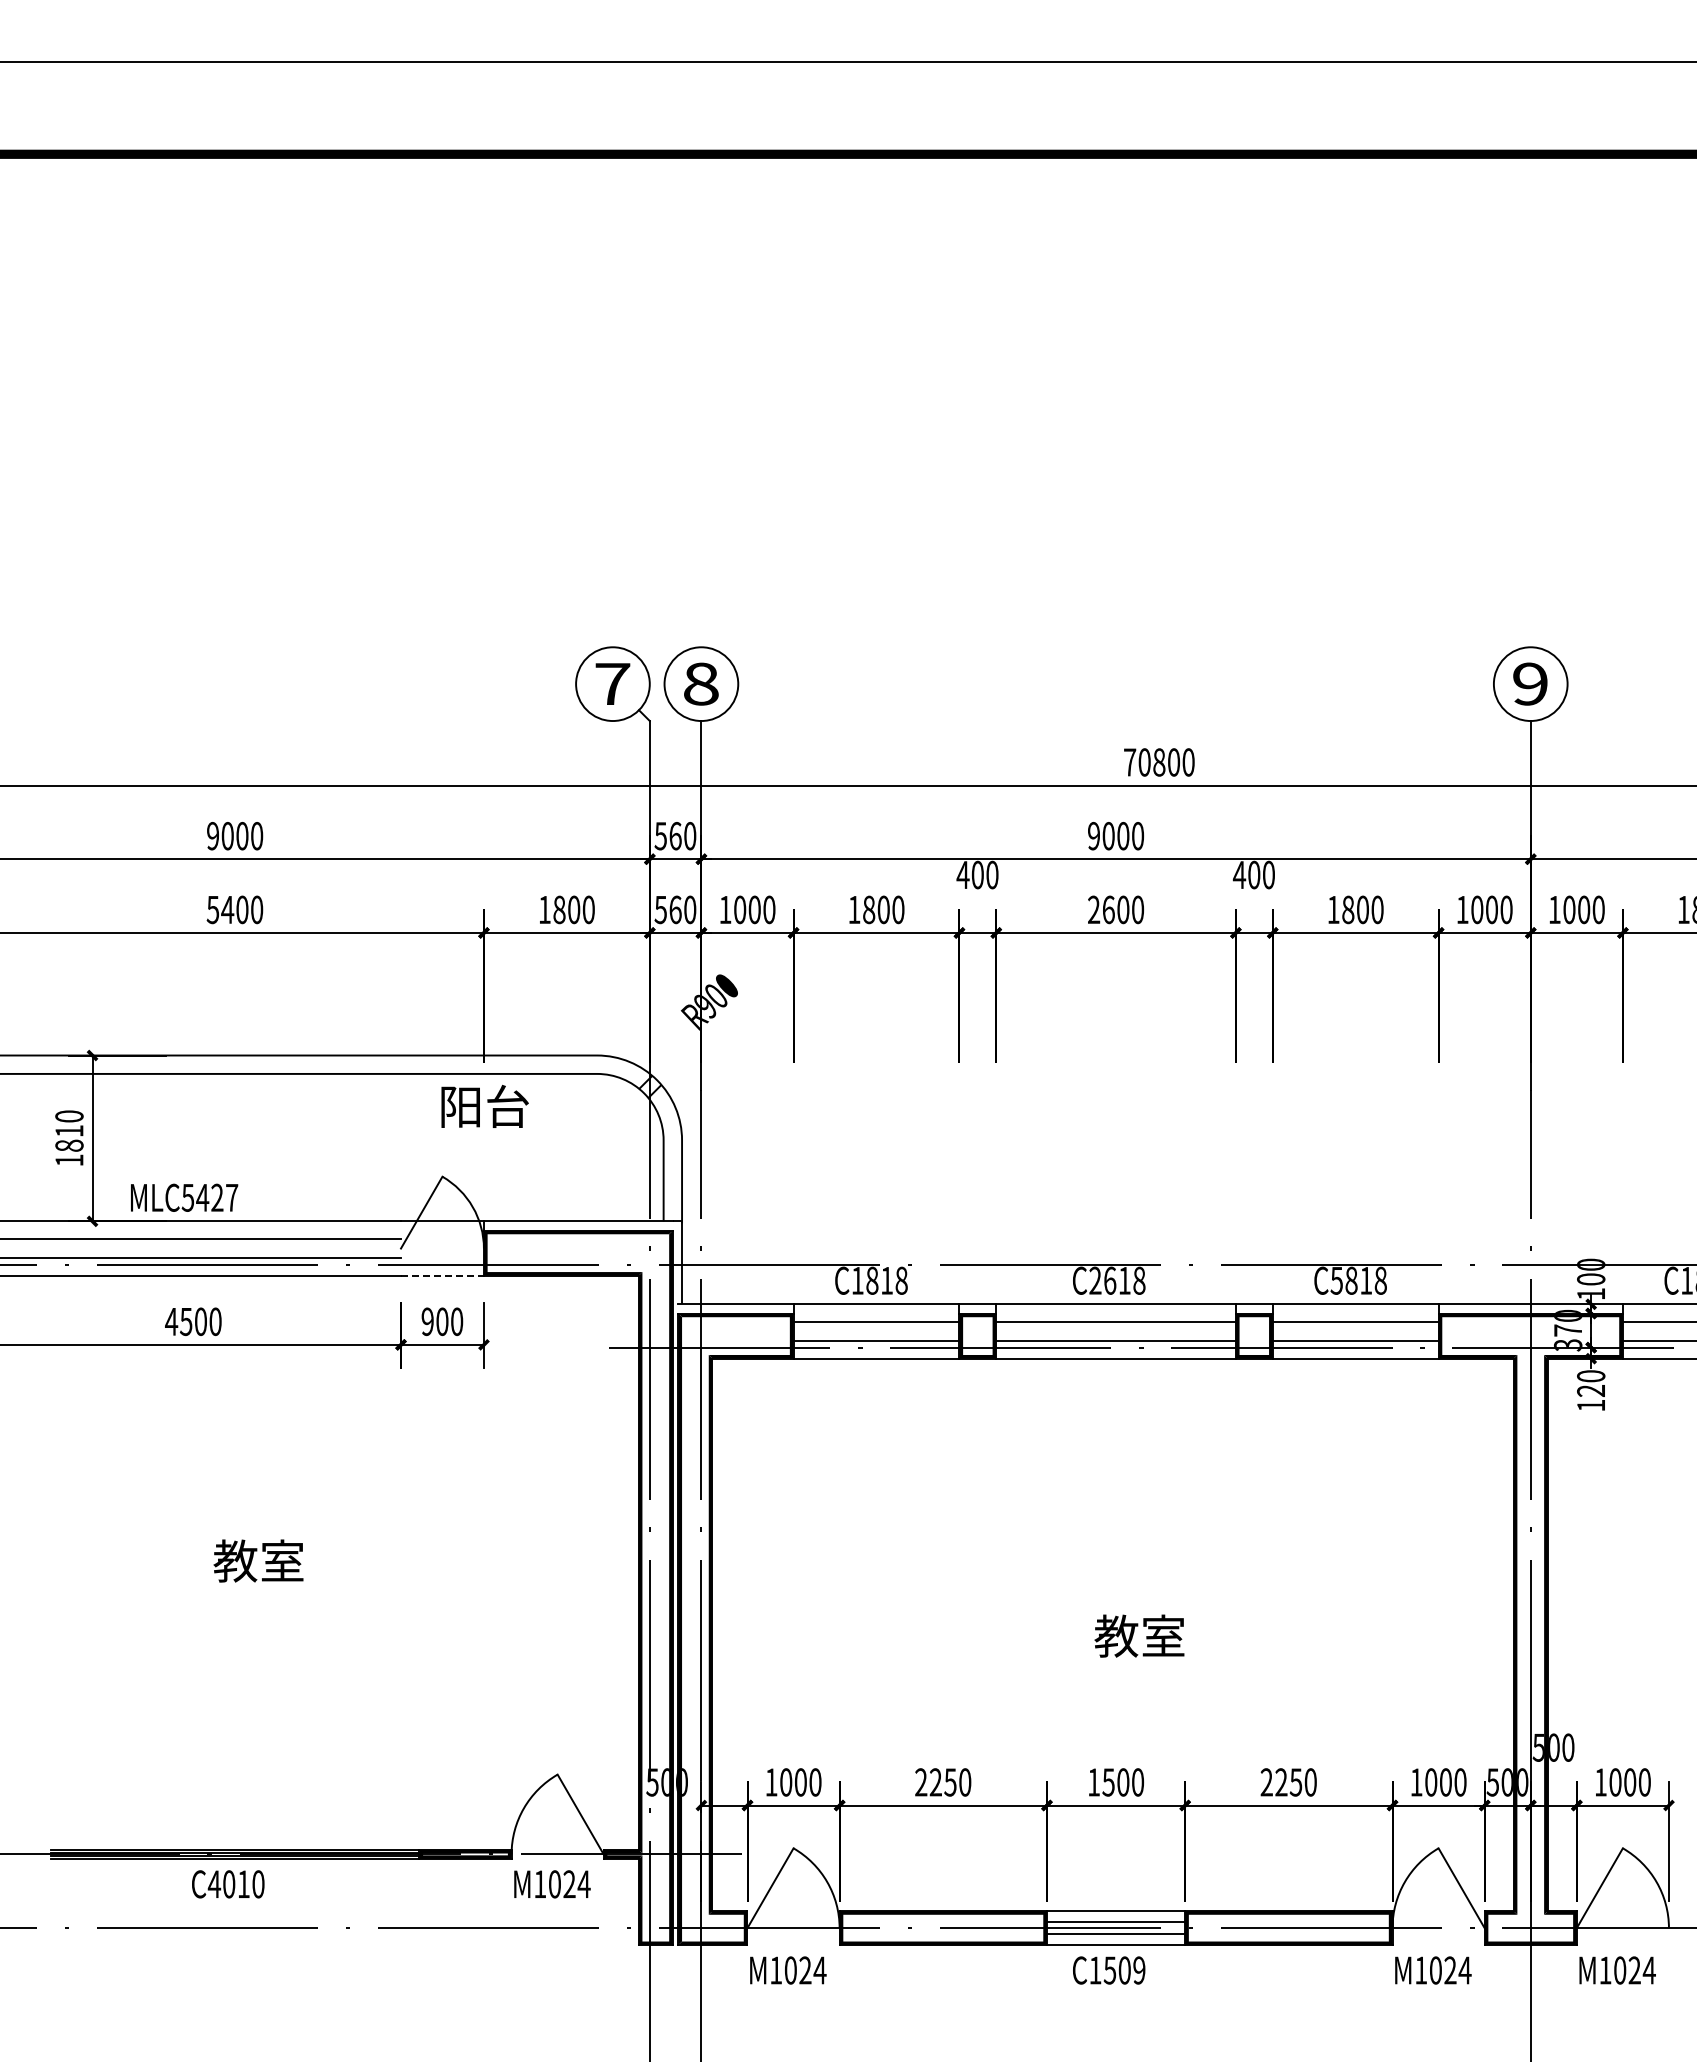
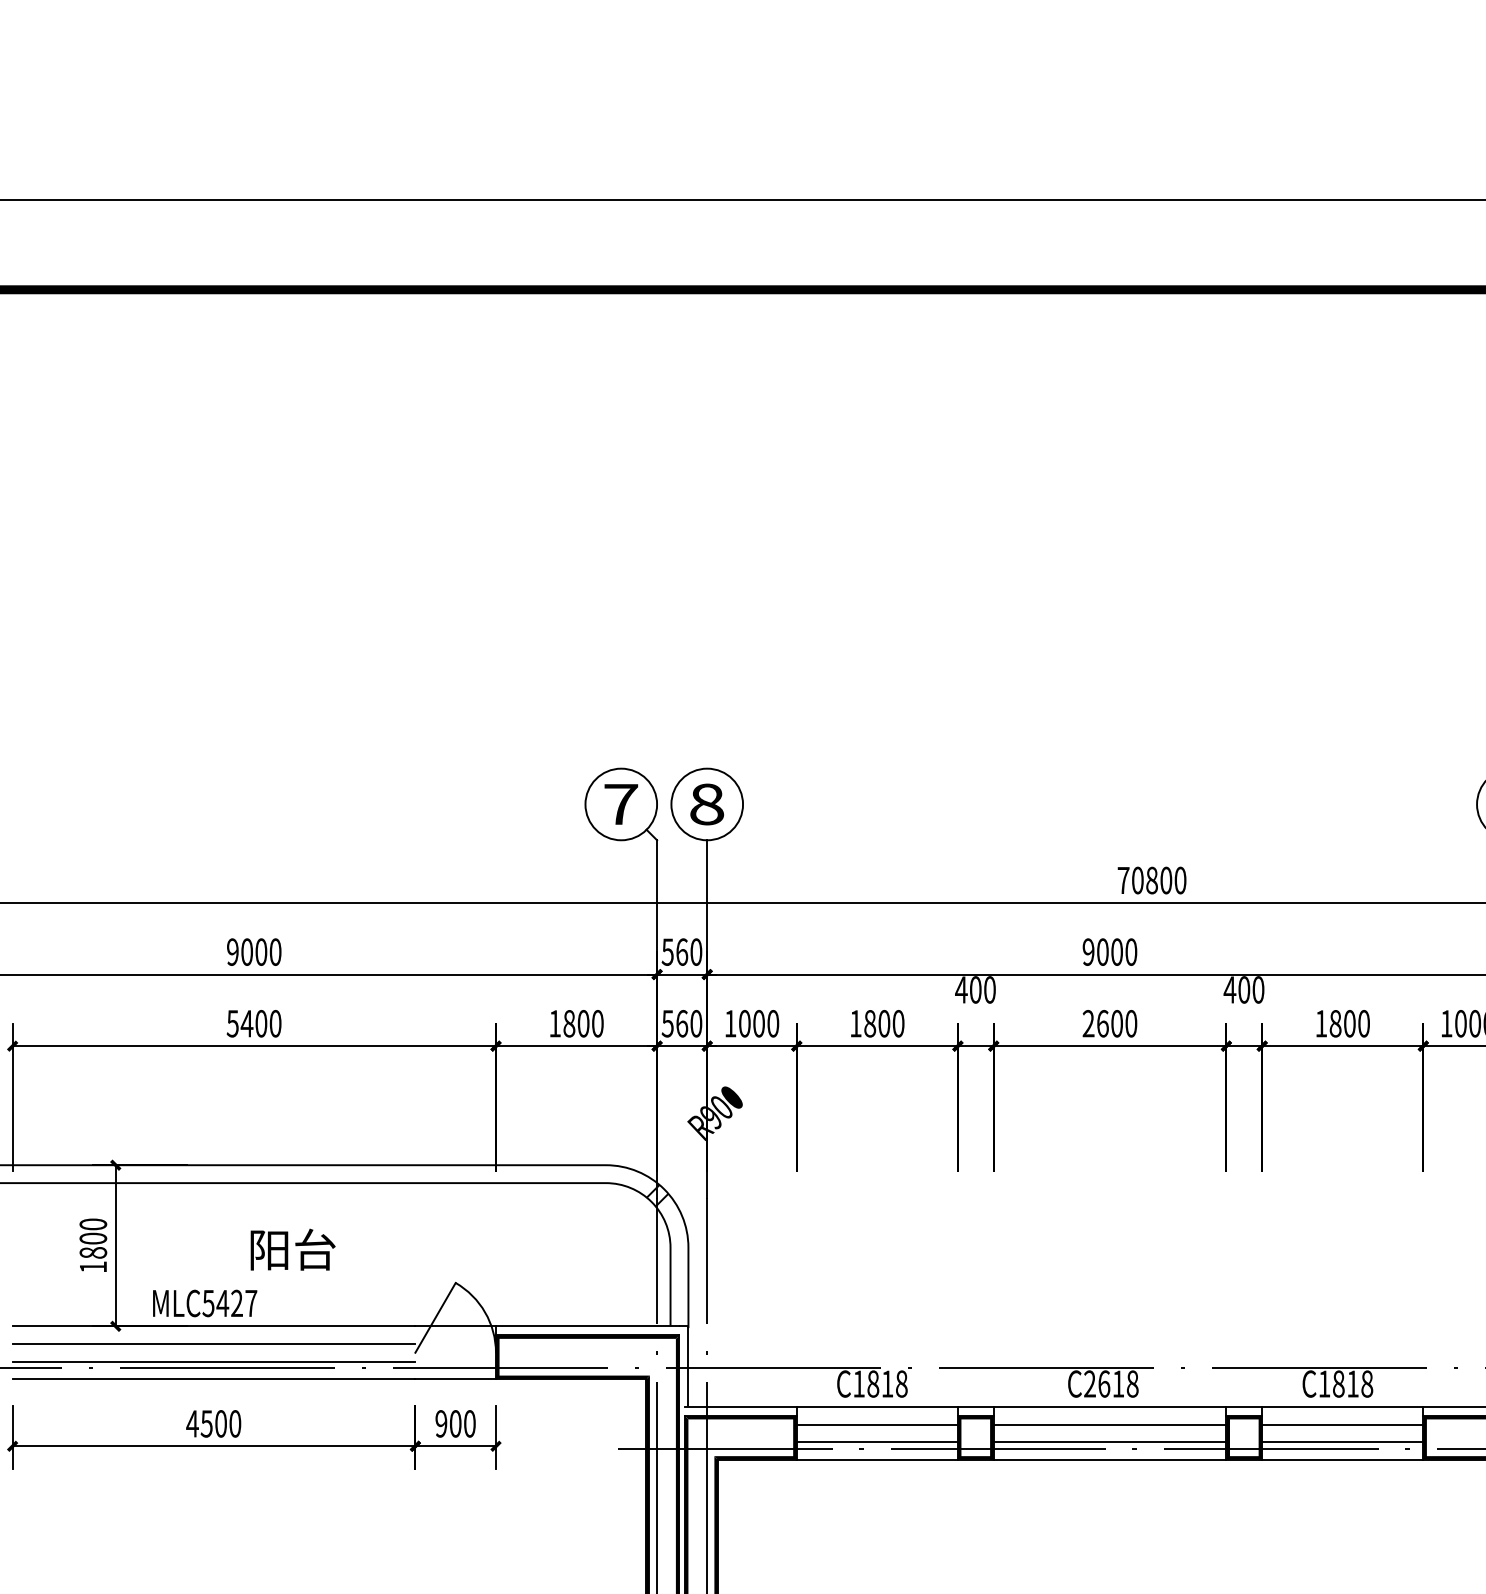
text: (484, 1105) -> (292, 1248), moved
text: (69, 1131) -> (93, 1239), 1810 -> 1800
line: (442, 1275) -> (455, 1378), dashed -> solid
text: (1336, 1280) -> (1324, 1383), C5818 -> C1818

